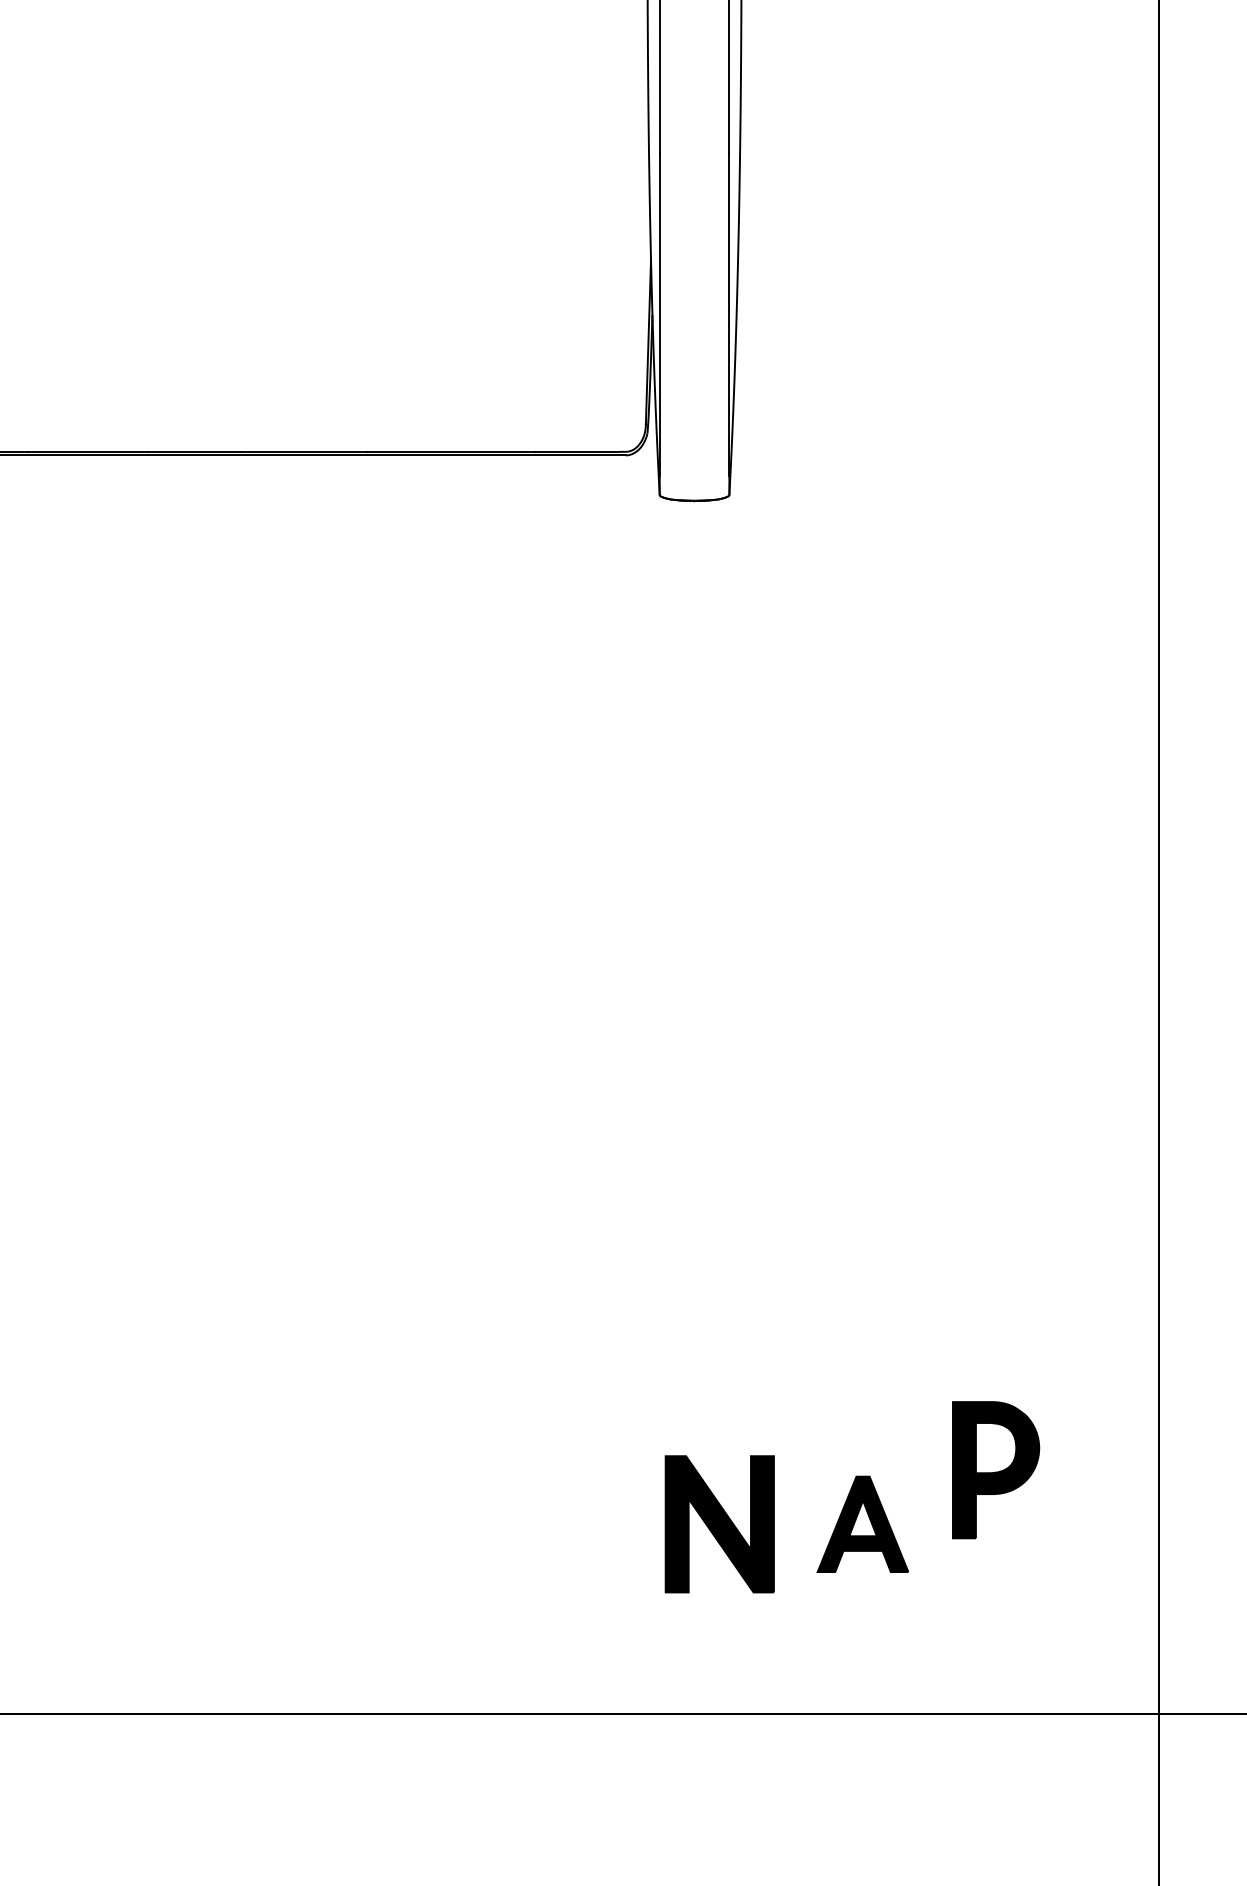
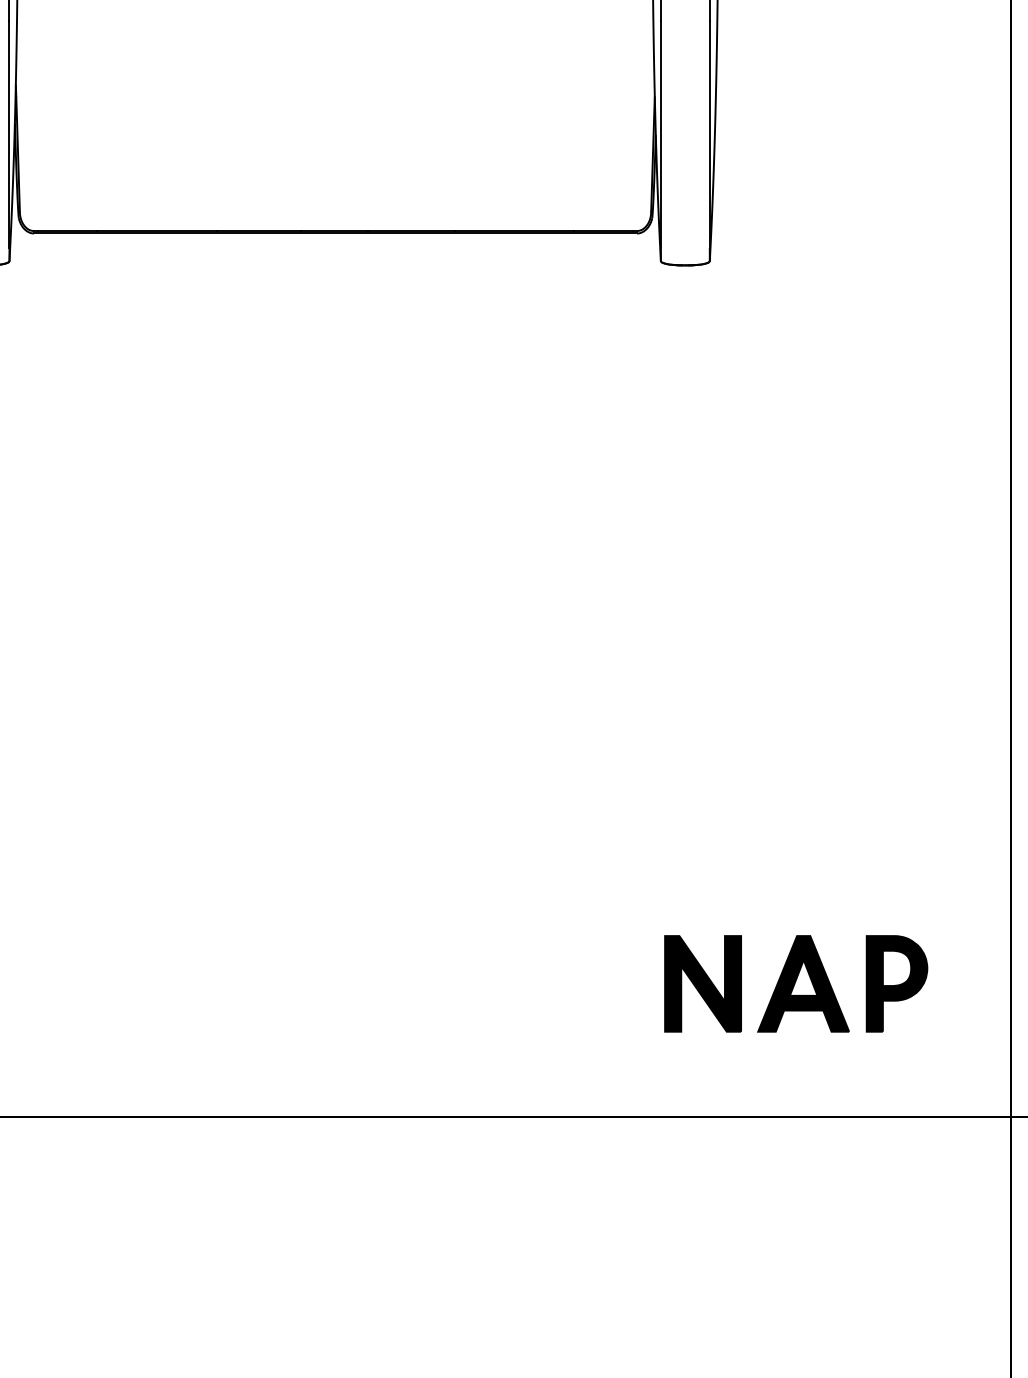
part: (995, 1469) -> (896, 983), moved
part: (862, 1523) -> (803, 983), size x1.43

